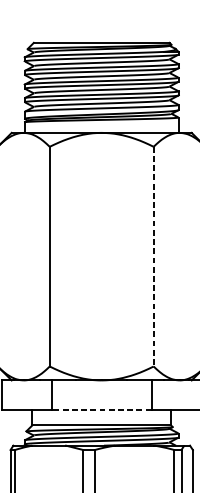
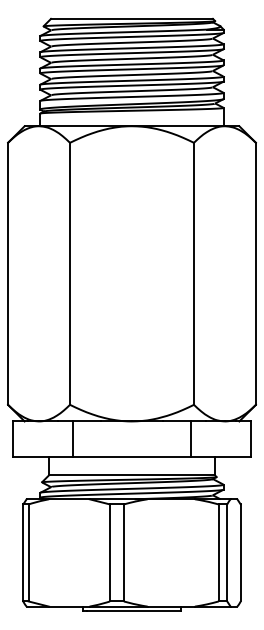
line: (153, 256) -> (193, 273), dashed -> solid
line: (101, 410) -> (131, 457), dashed -> solid

